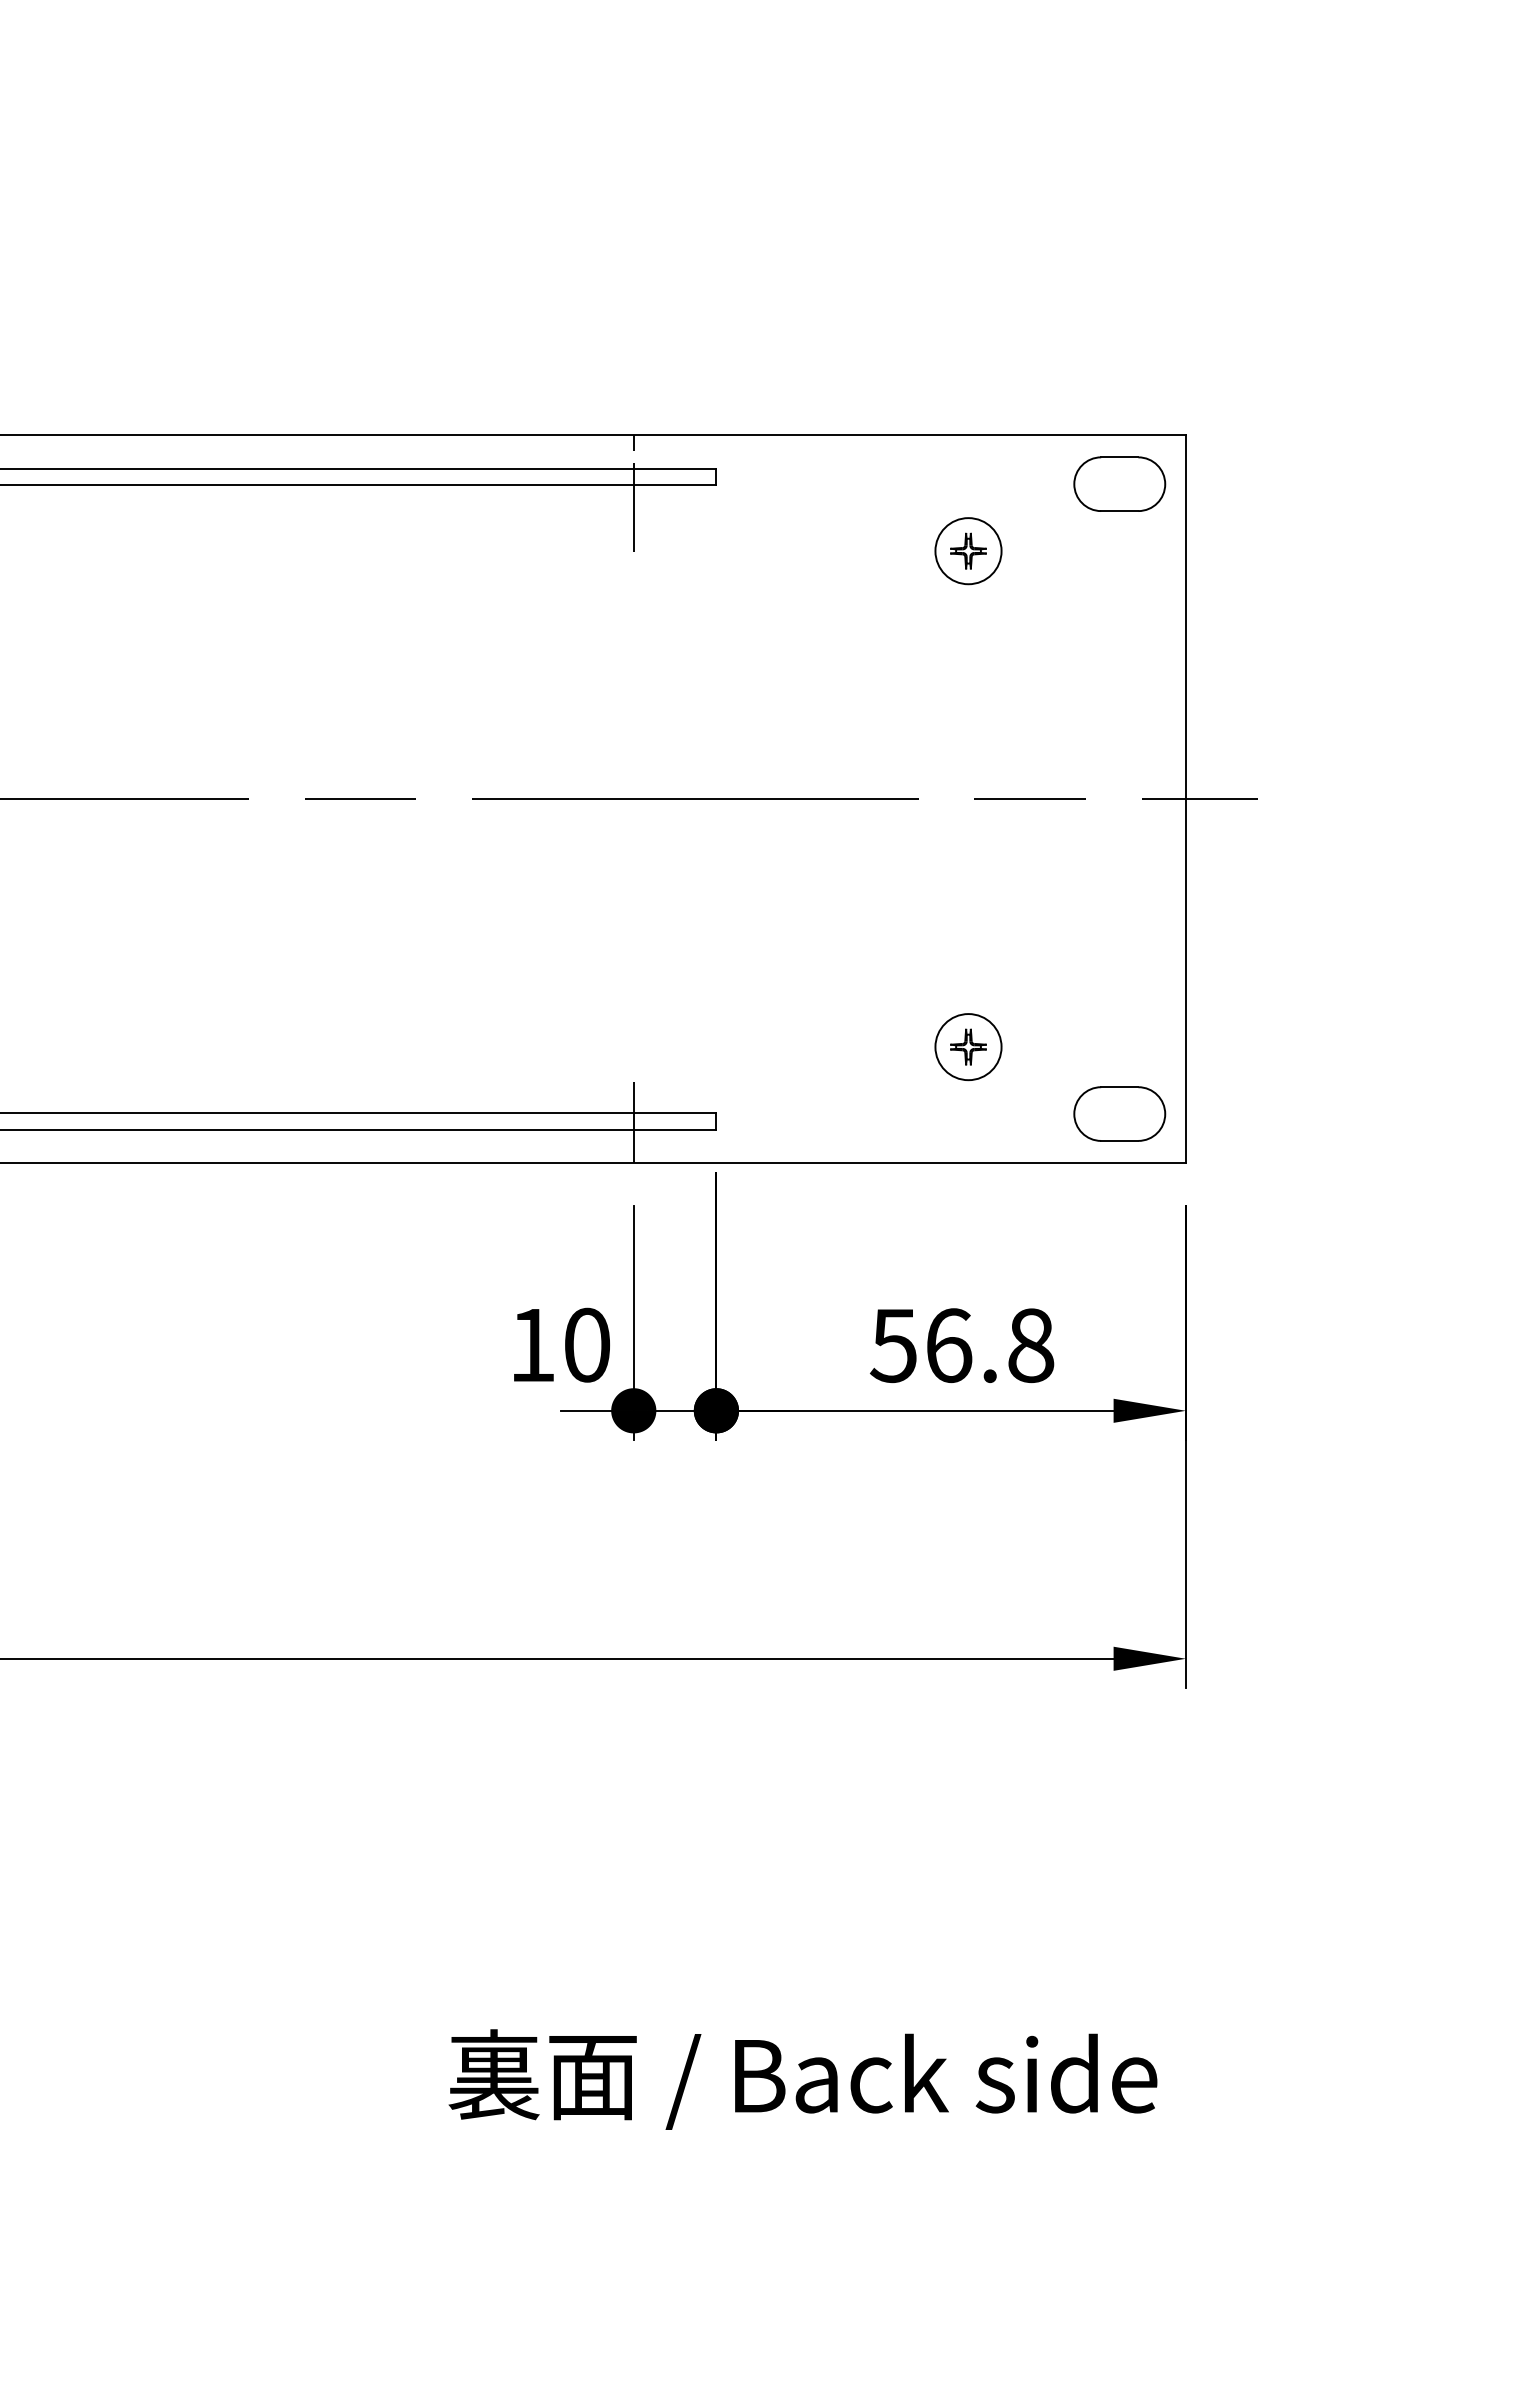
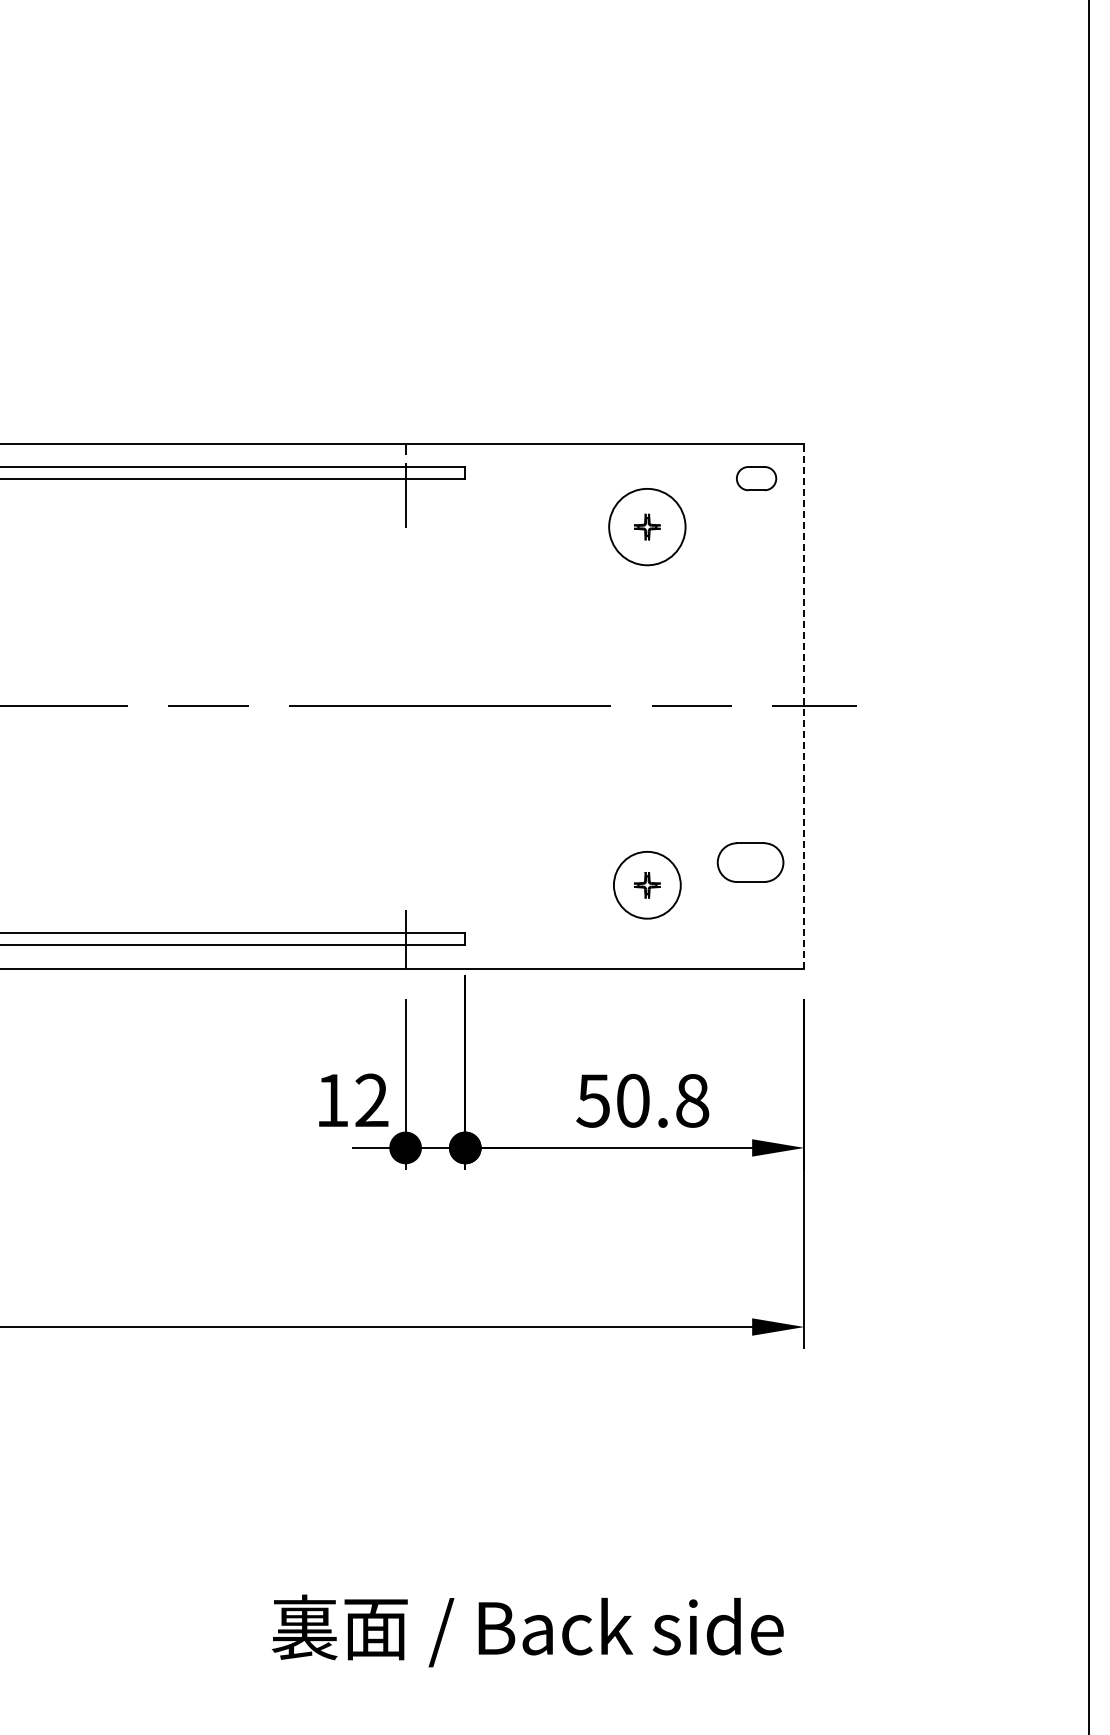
part: (1119, 483) -> (756, 478), size x0.6
circle: (968, 550) -> (647, 526), size x1.6
line: (1186, 799) -> (804, 706), solid -> dashed
circle: (968, 1047) -> (647, 885), size x1.4
part: (1119, 1113) -> (750, 862), moved
text: (586, 1345) -> (371, 1100), 10 -> 12
text: (949, 1345) -> (633, 1100), 56.8 -> 50.8

